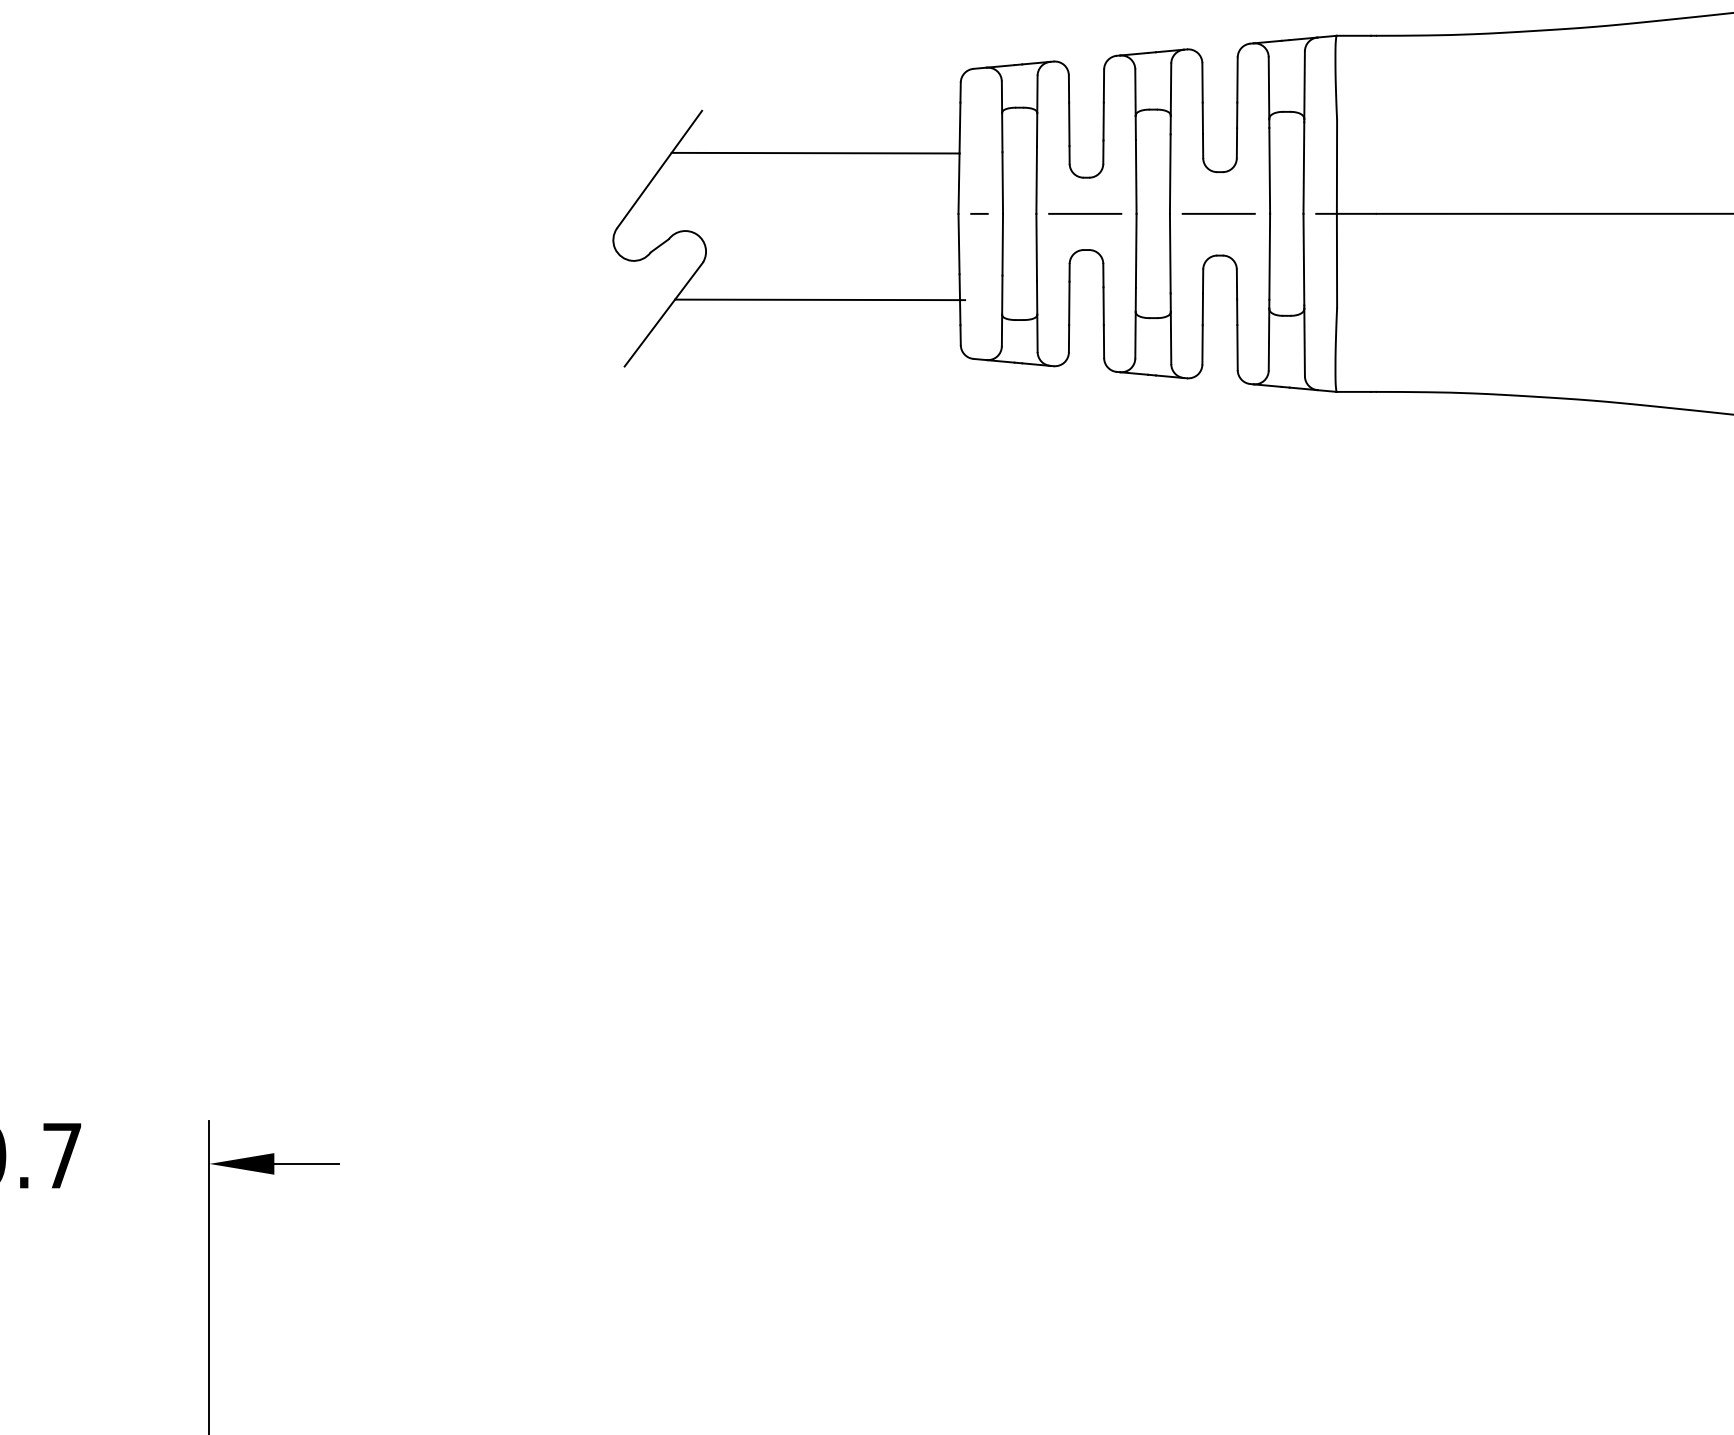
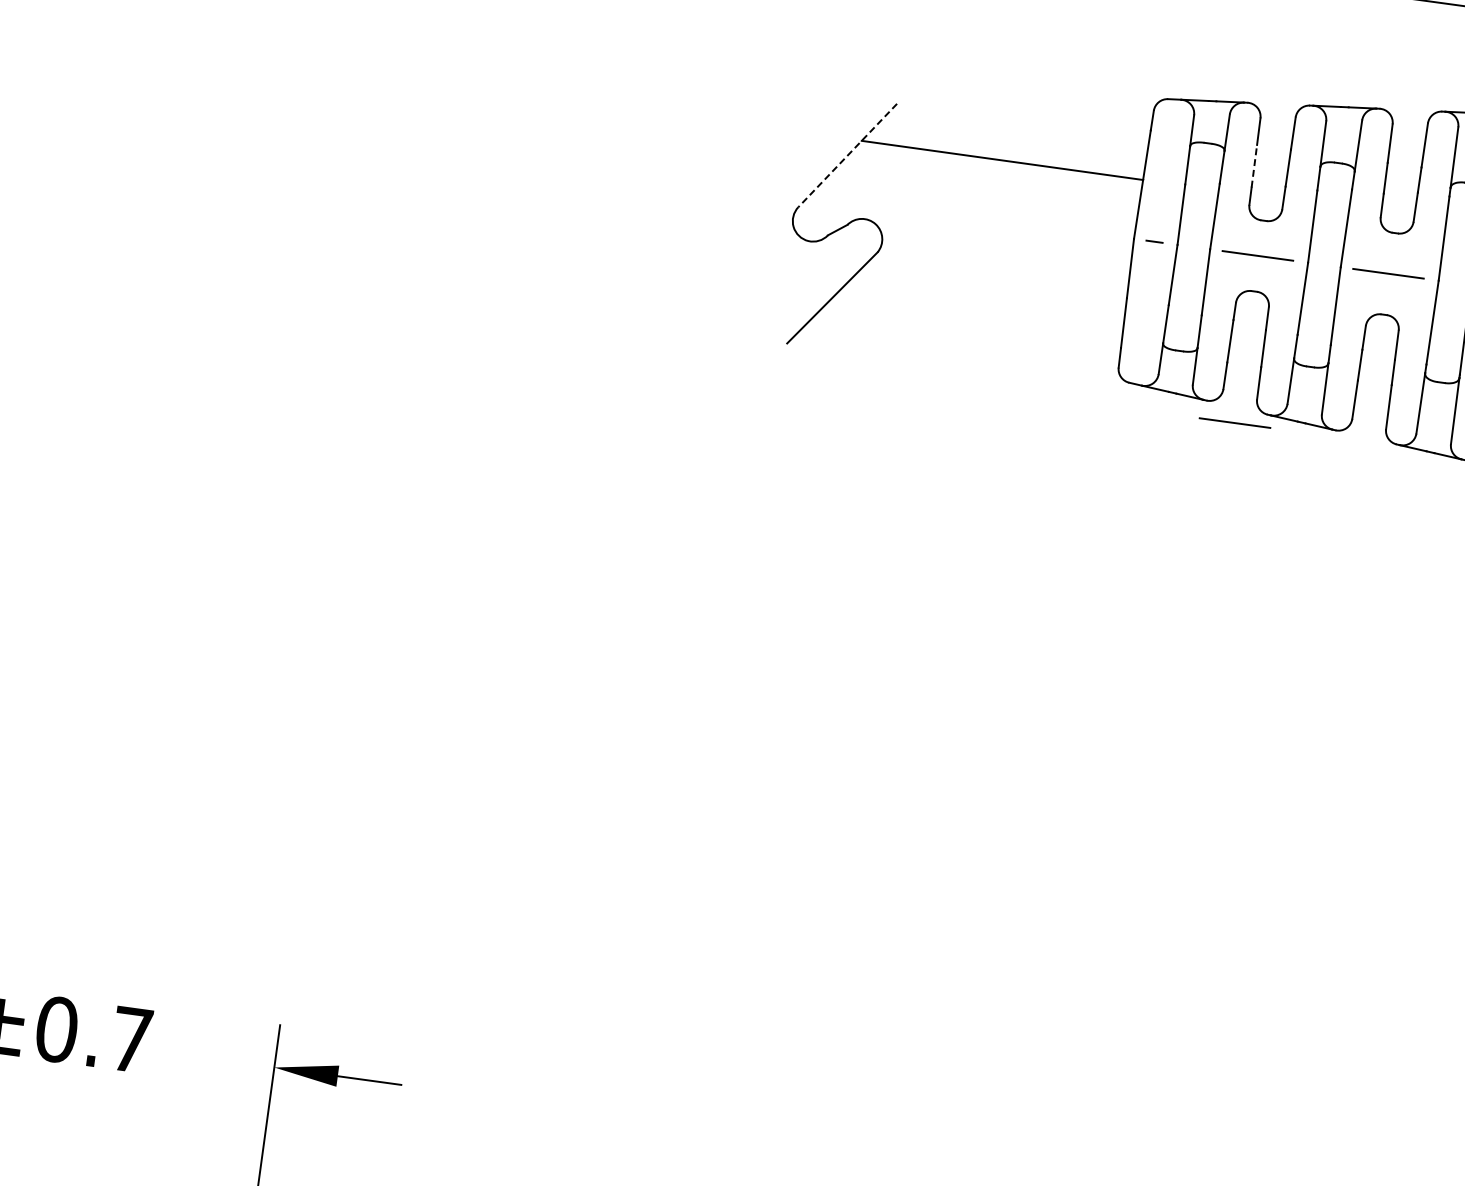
line: (1069, 124) -> (1254, 166), solid -> dashed
line: (659, 169) -> (847, 155), solid -> dashed
line: (820, 299) -> (987, 304), removed
line: (1085, 384) -> (1235, 422), added

